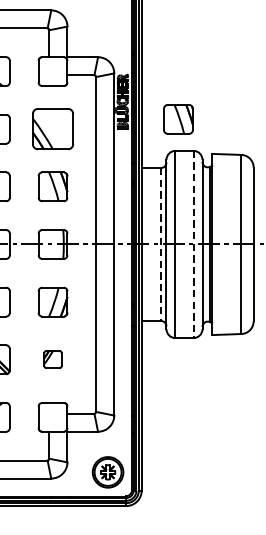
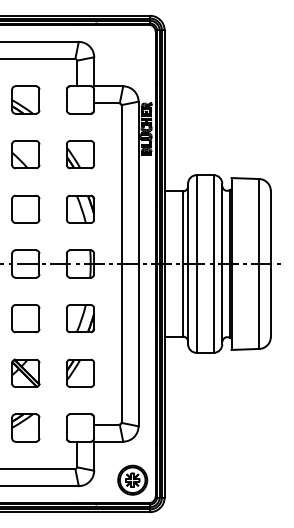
part: (178, 118) -> (199, 144), removed
part: (53, 129) -> (80, 154), size x0.71
line: (161, 245) -> (183, 264), dashed -> solid
line: (193, 245) -> (213, 264), dashed -> solid
part: (53, 358) -> (80, 372), size x1.67

